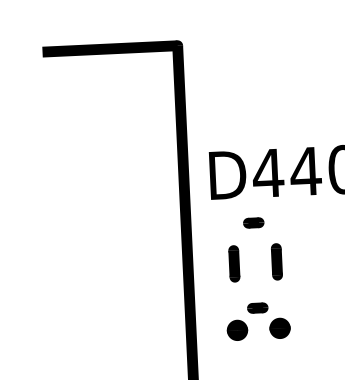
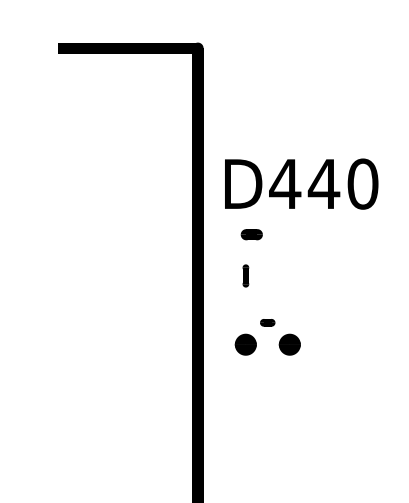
part: (253, 222) -> (251, 234), moved
part: (276, 261) -> (289, 275), removed
part: (234, 263) -> (245, 275), size x0.6
part: (257, 307) -> (267, 322), size x0.7

